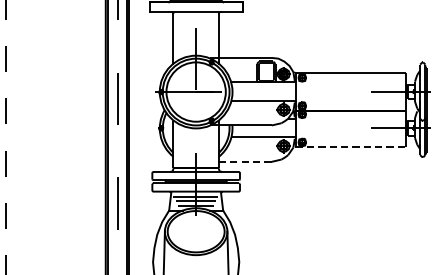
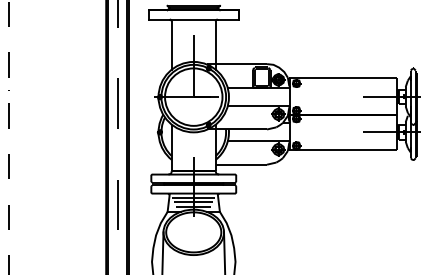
line: (350, 147) -> (343, 150), dashed -> solid
line: (245, 161) -> (241, 164), dashed -> solid

